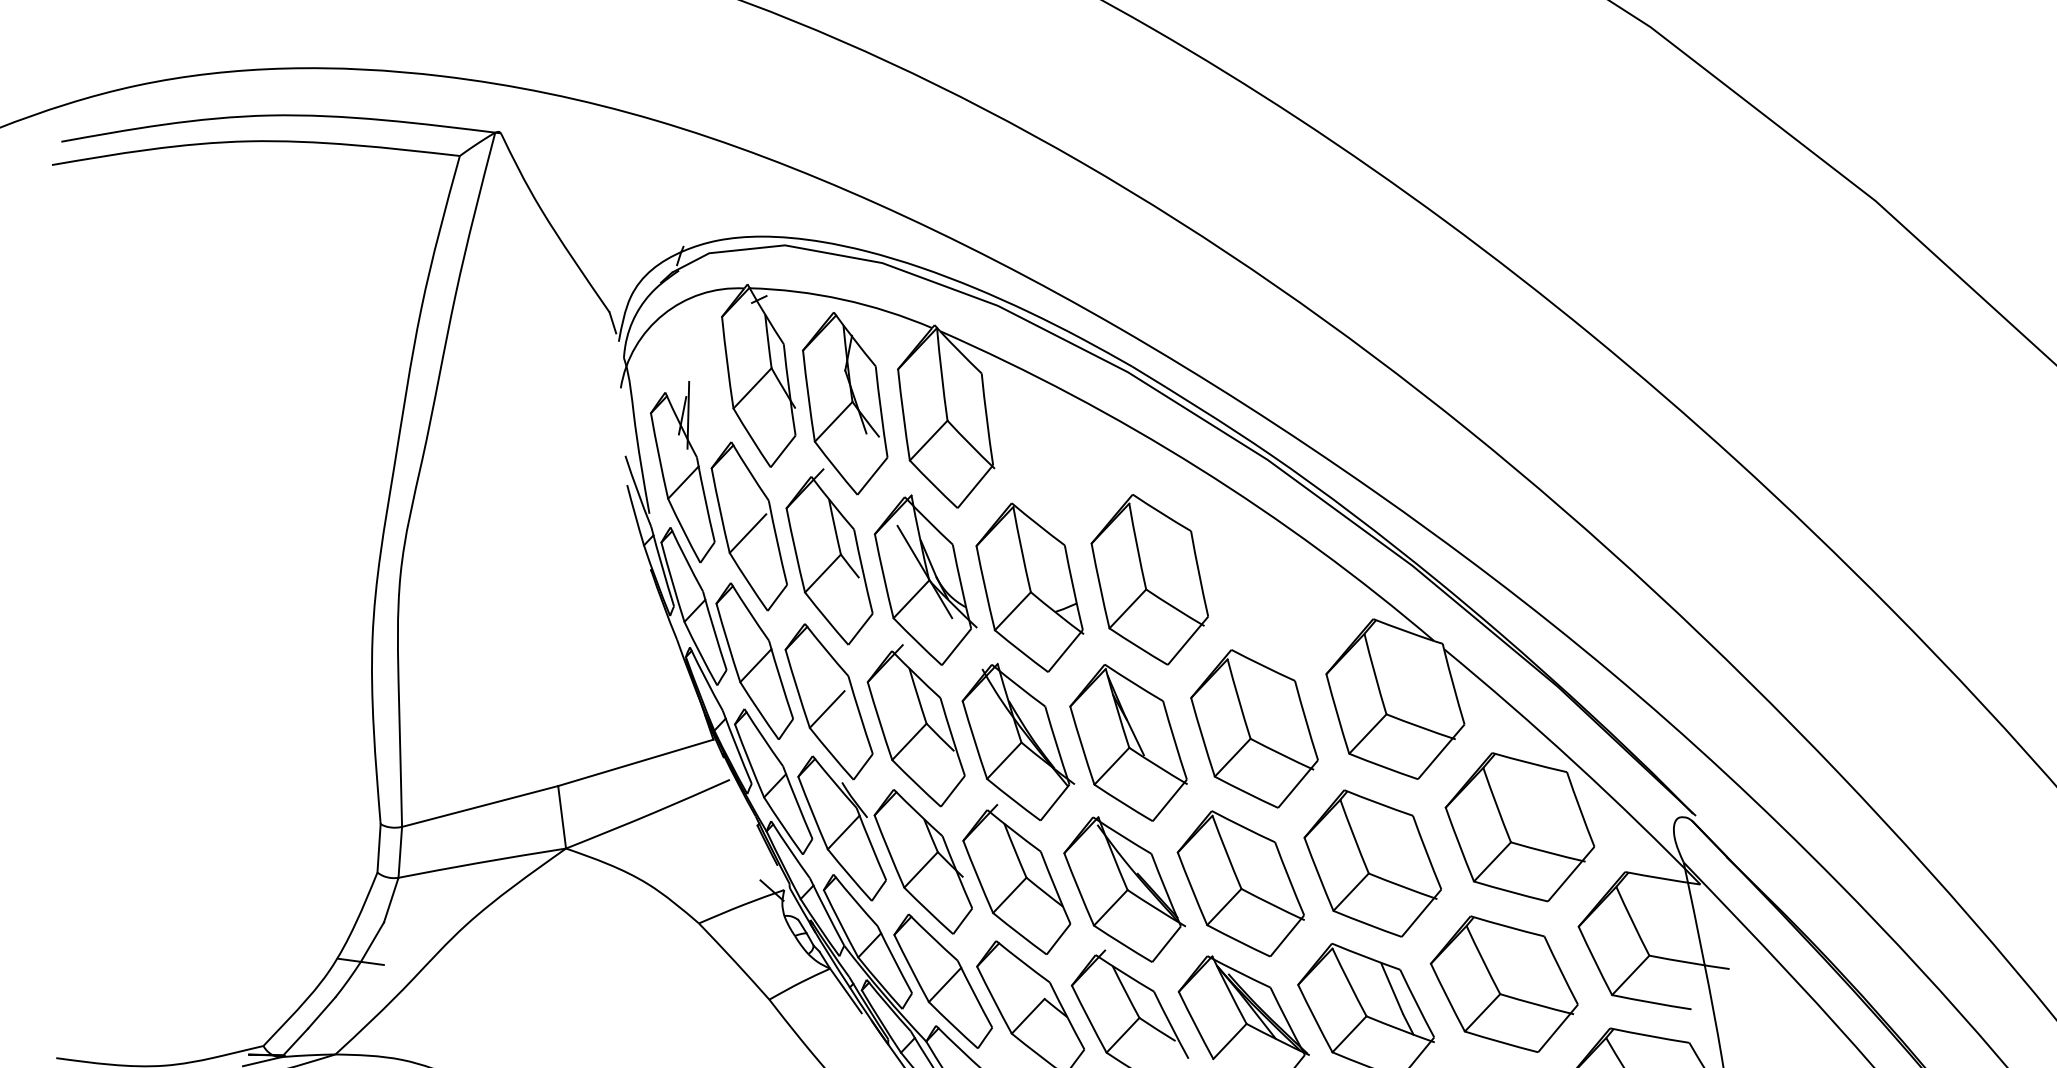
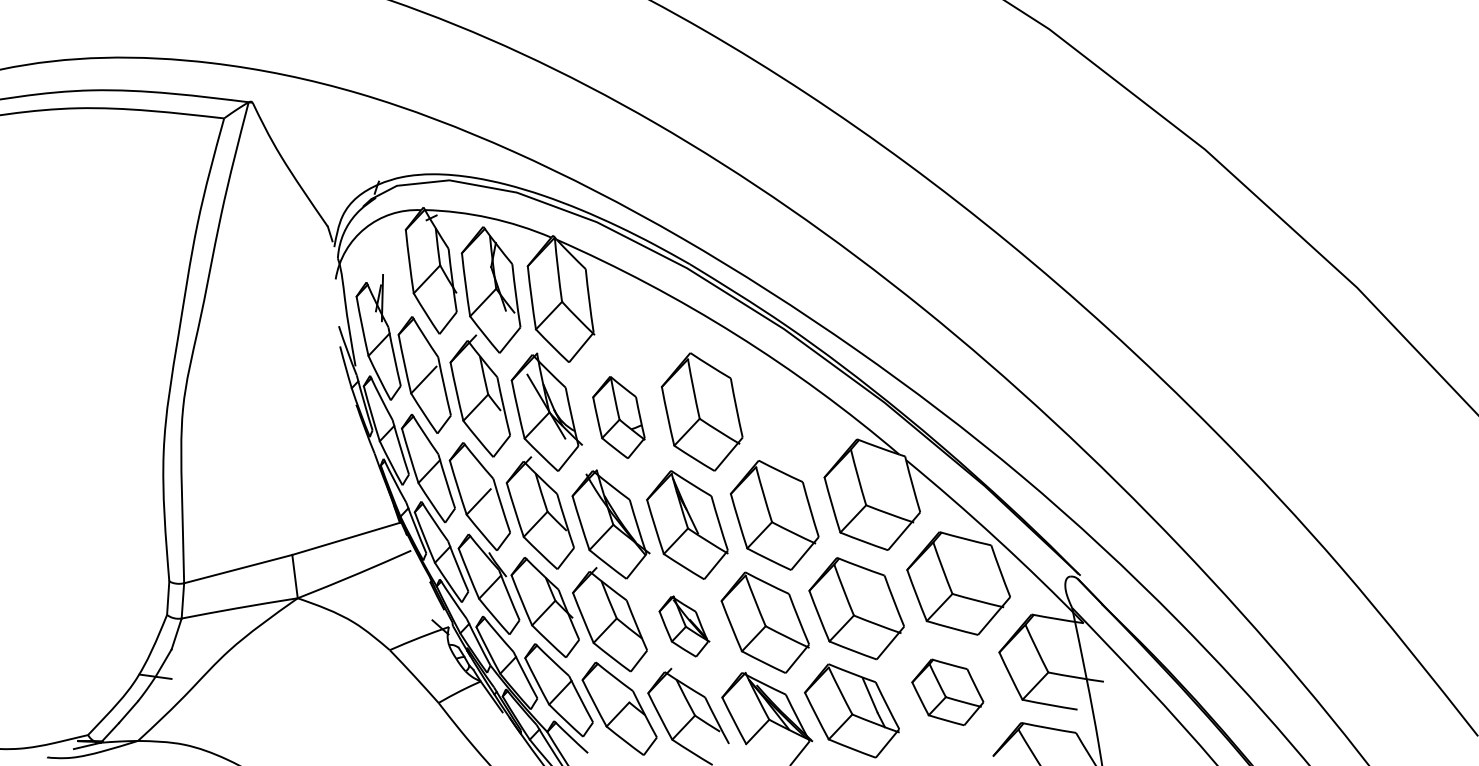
part: (1028, 587) -> (618, 417), size x0.7
part: (1124, 889) -> (684, 626), size x0.6
part: (1503, 984) -> (947, 692), size x0.7

